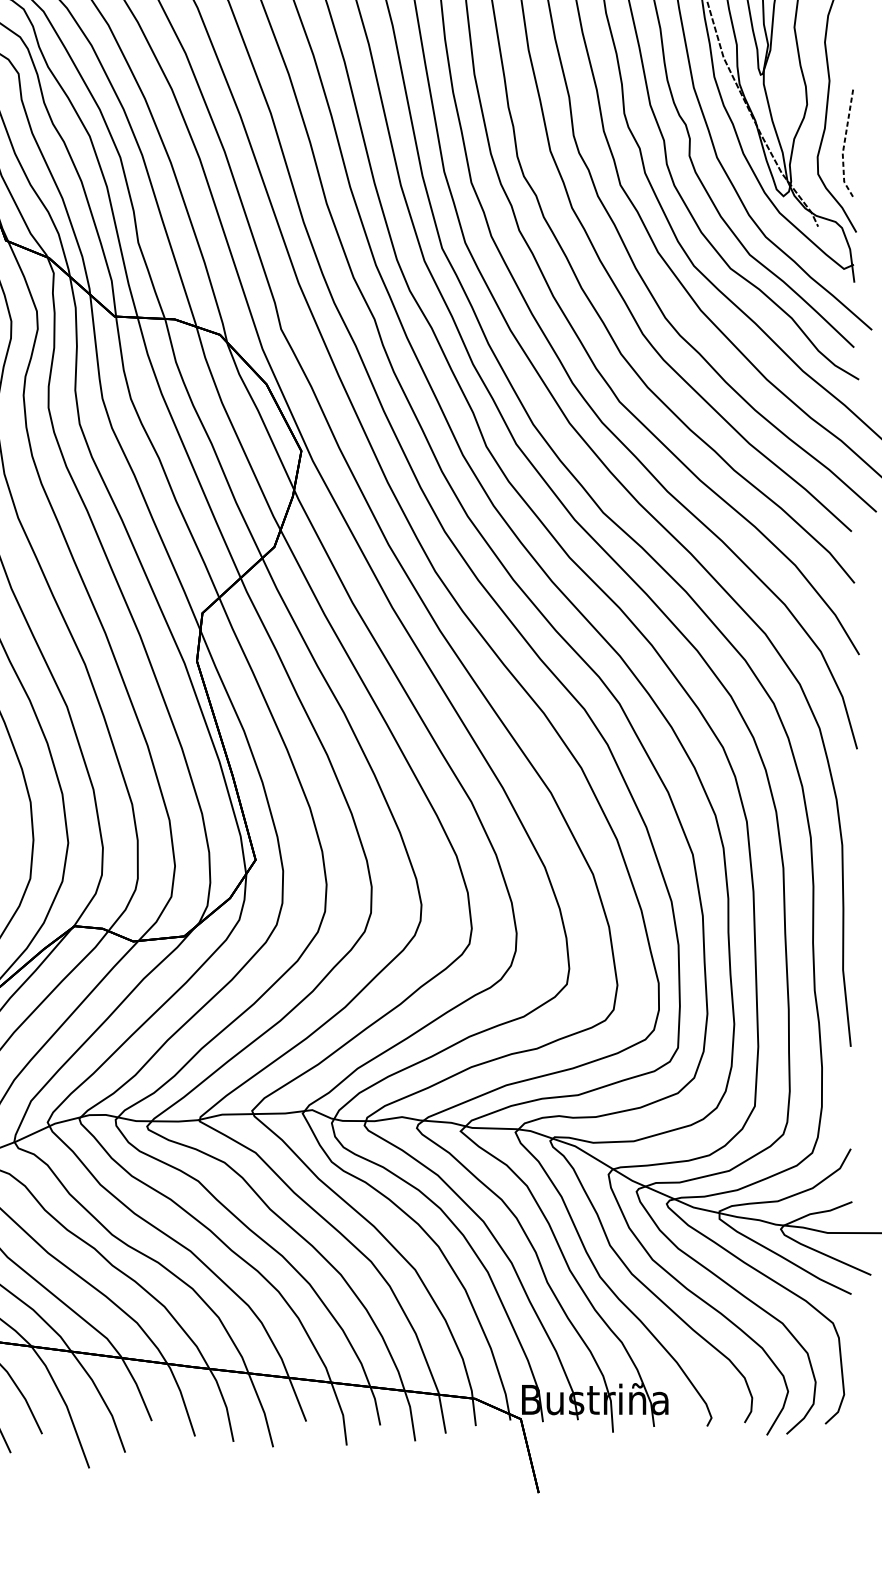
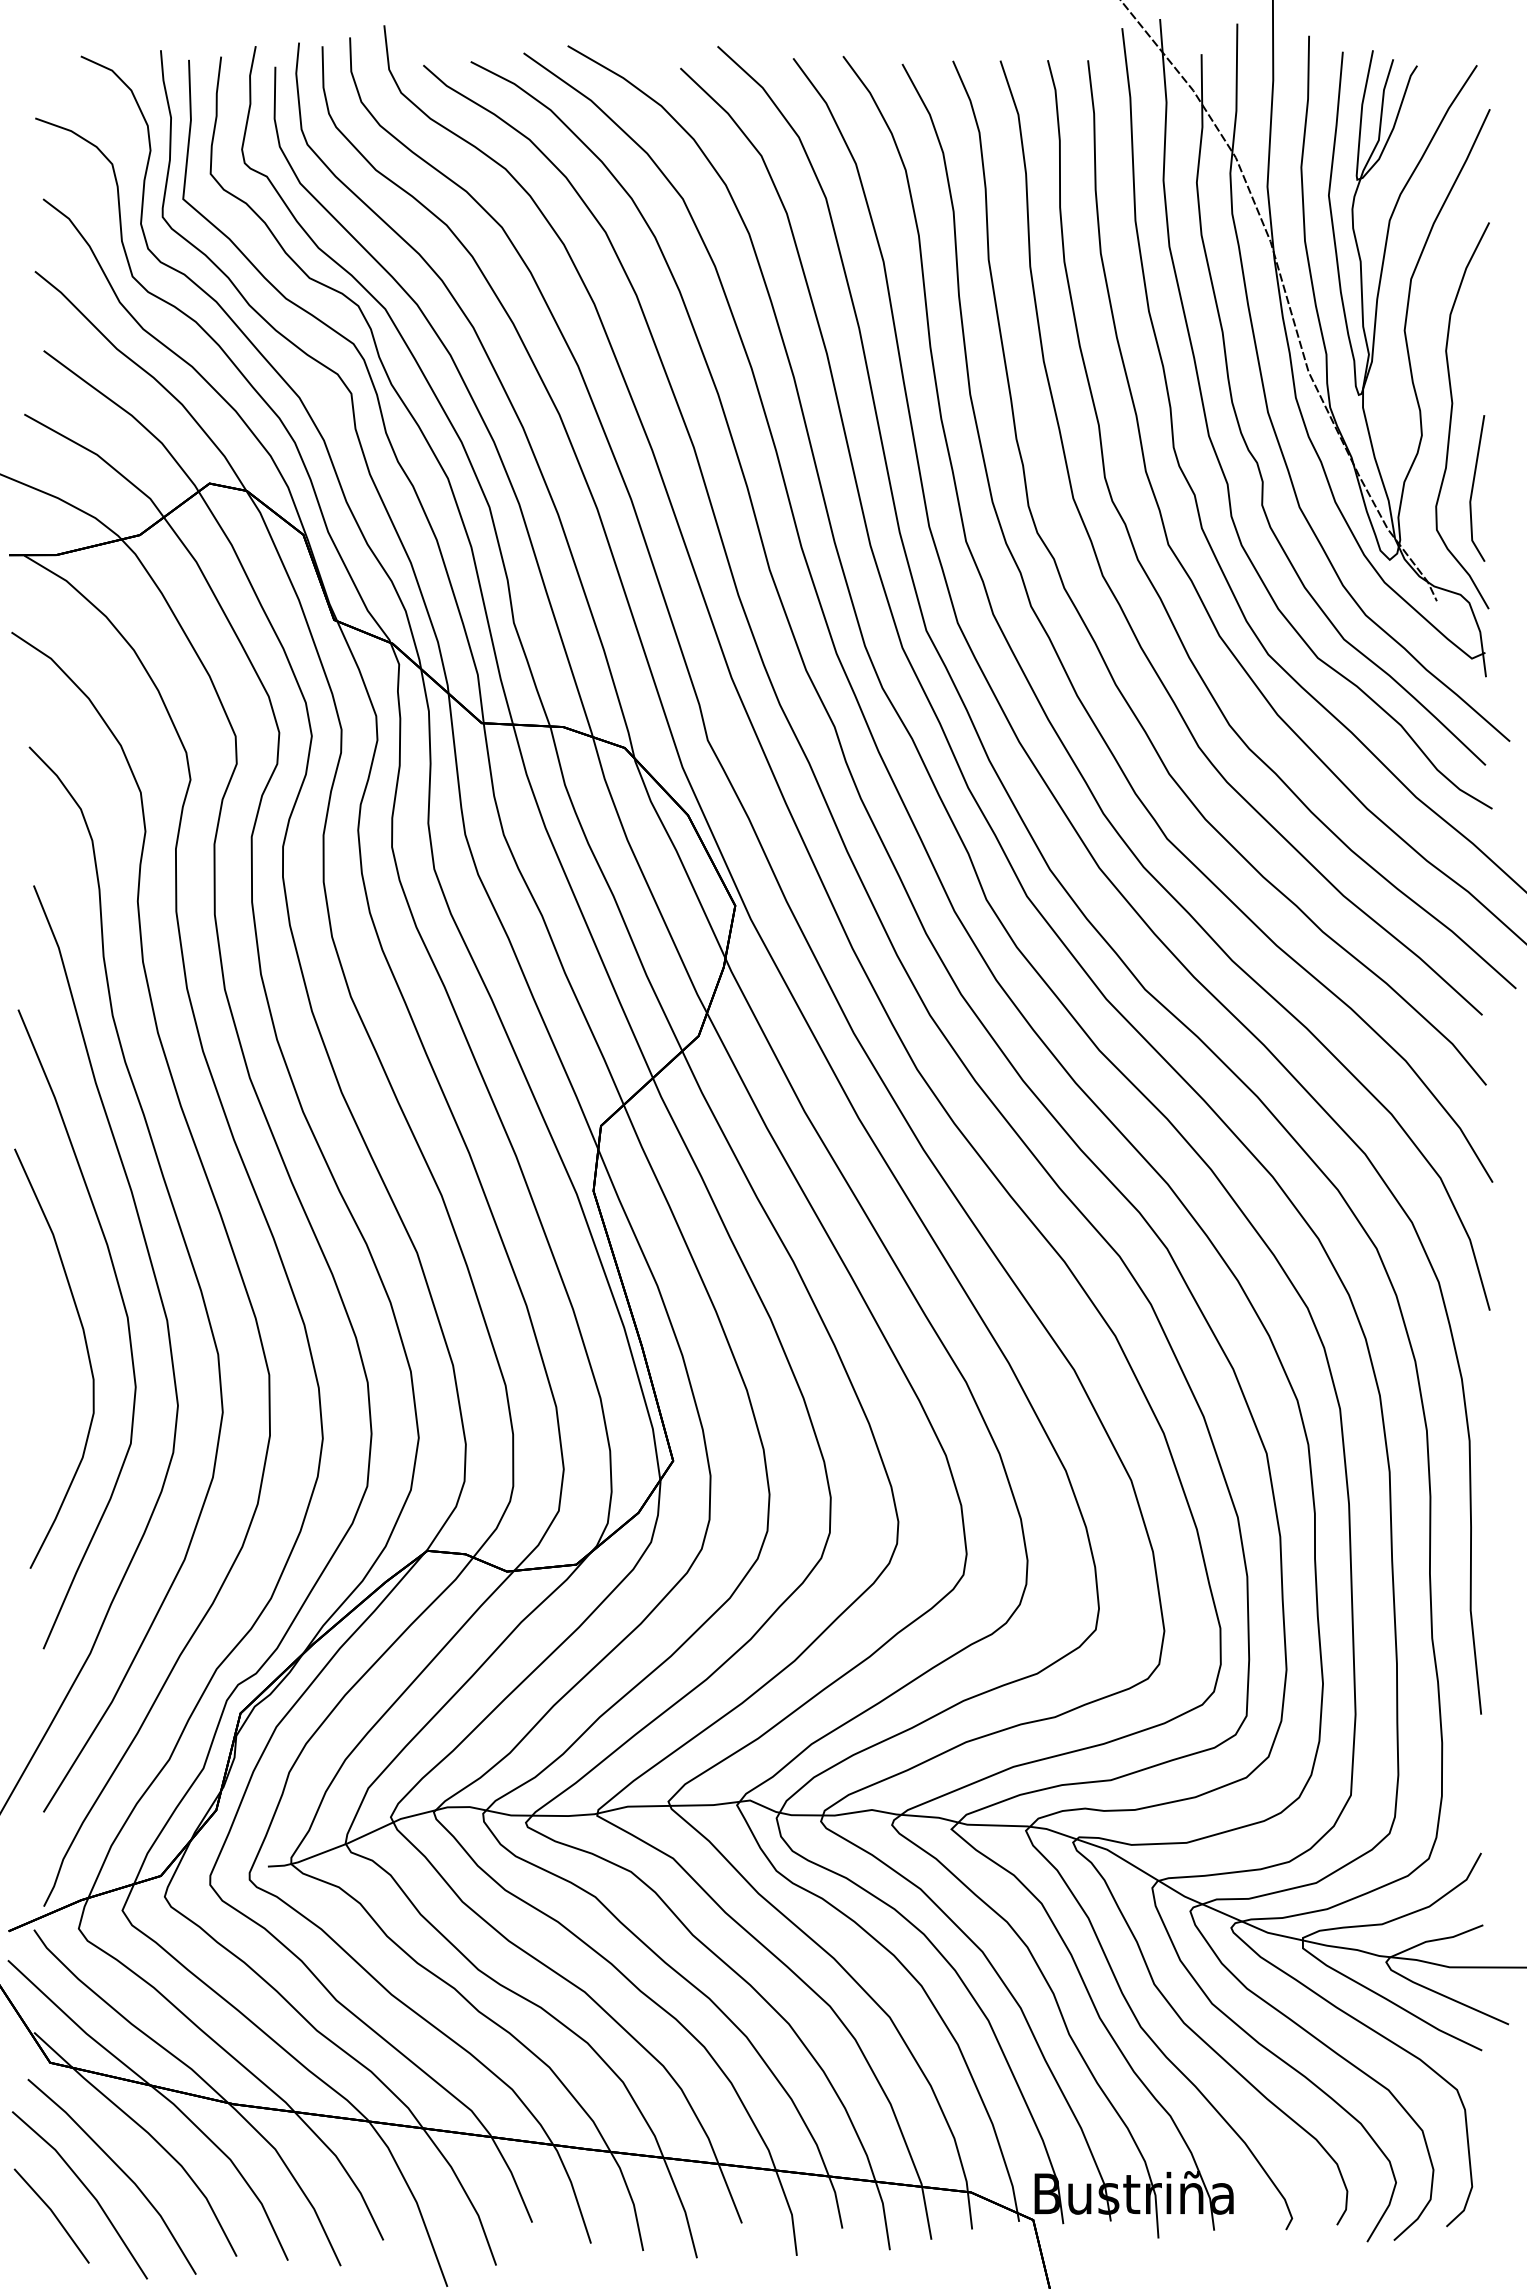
line: (843, 145) -> (1471, 491), dashed -> solid

